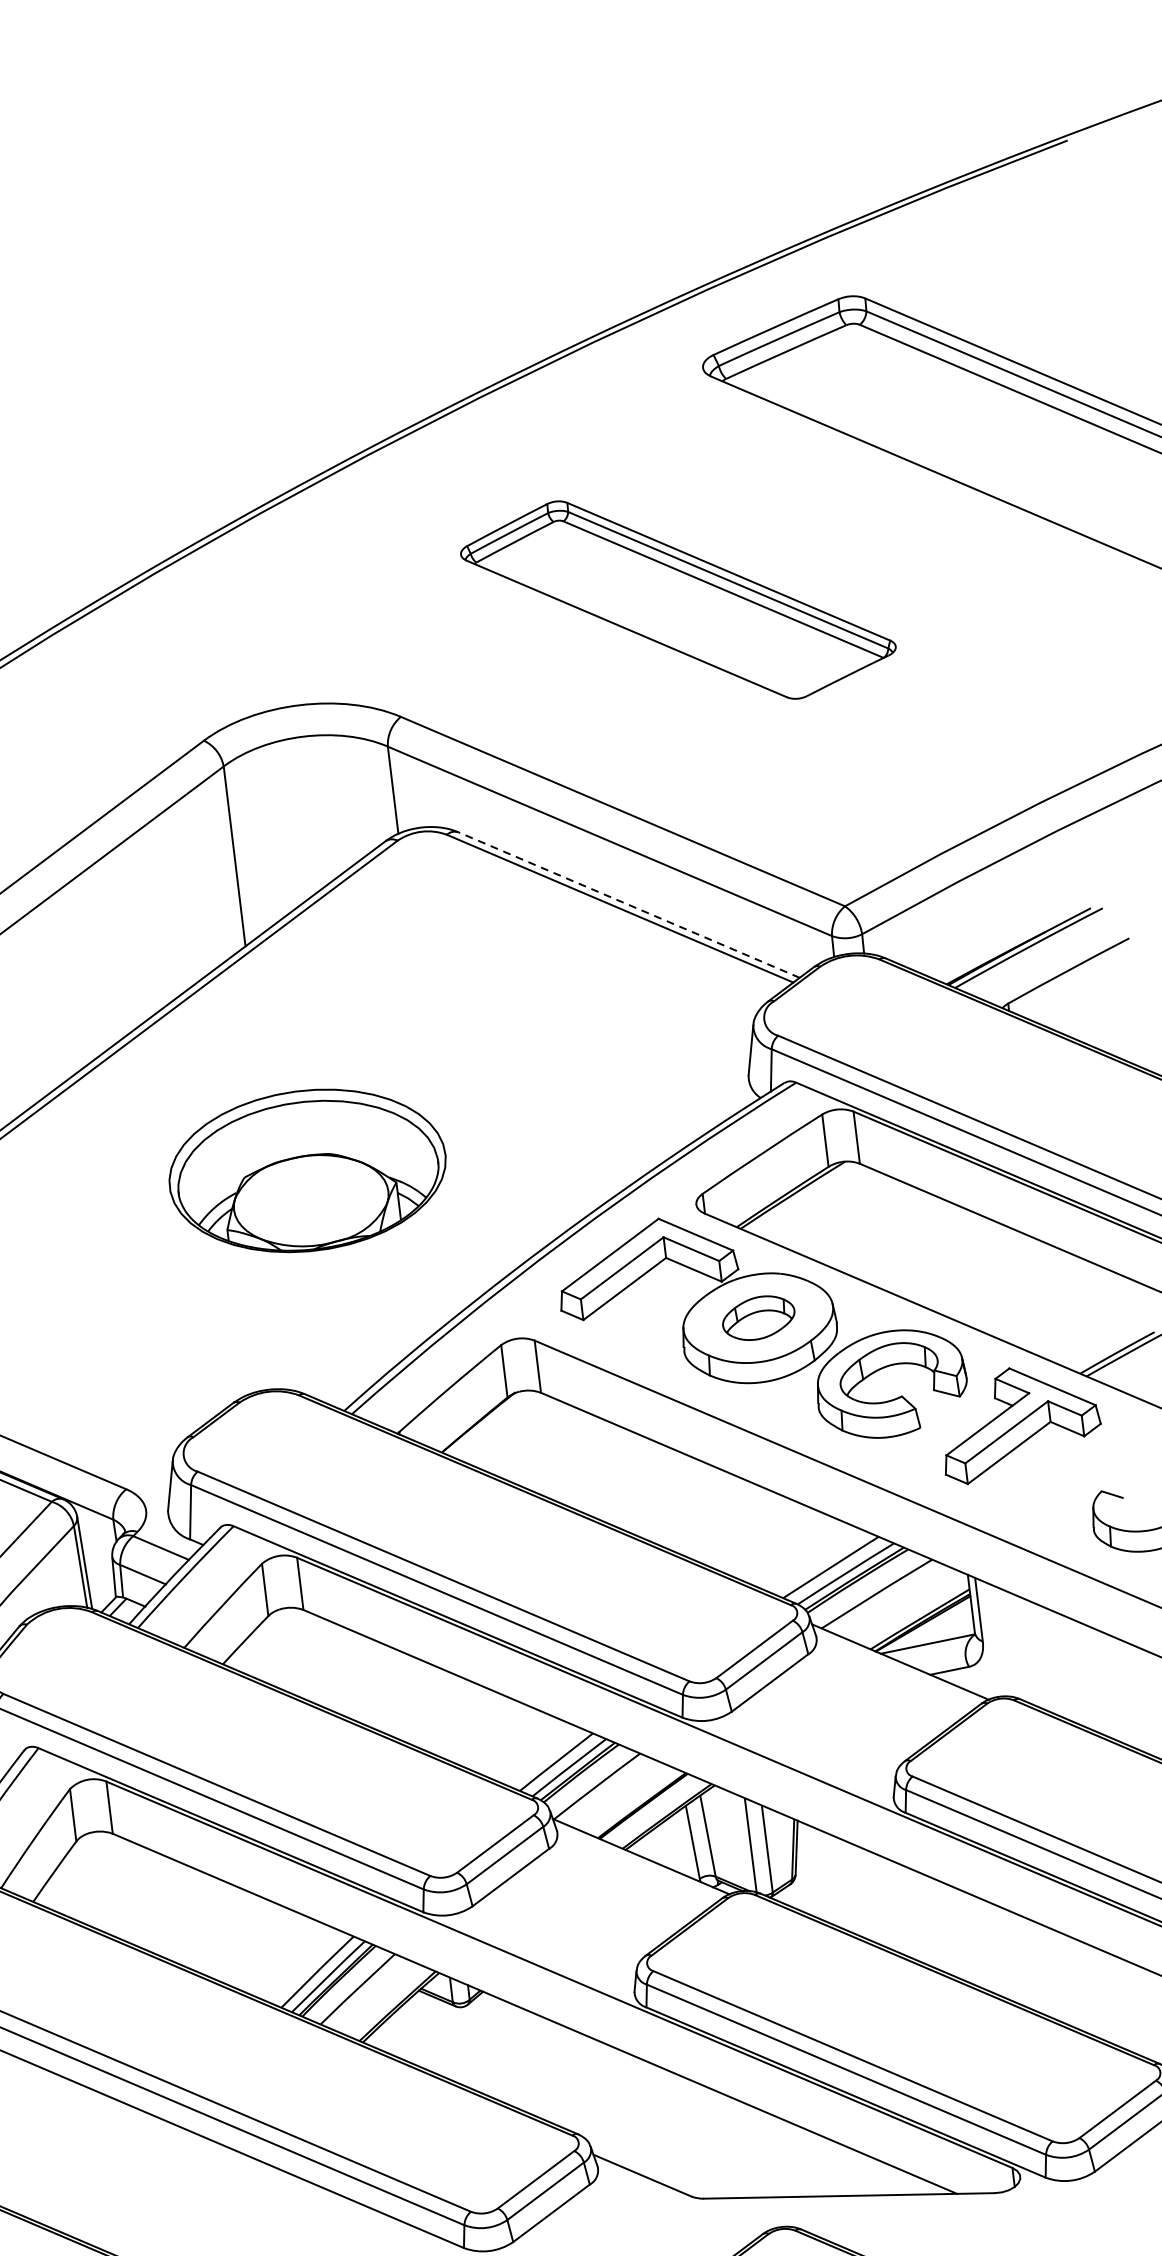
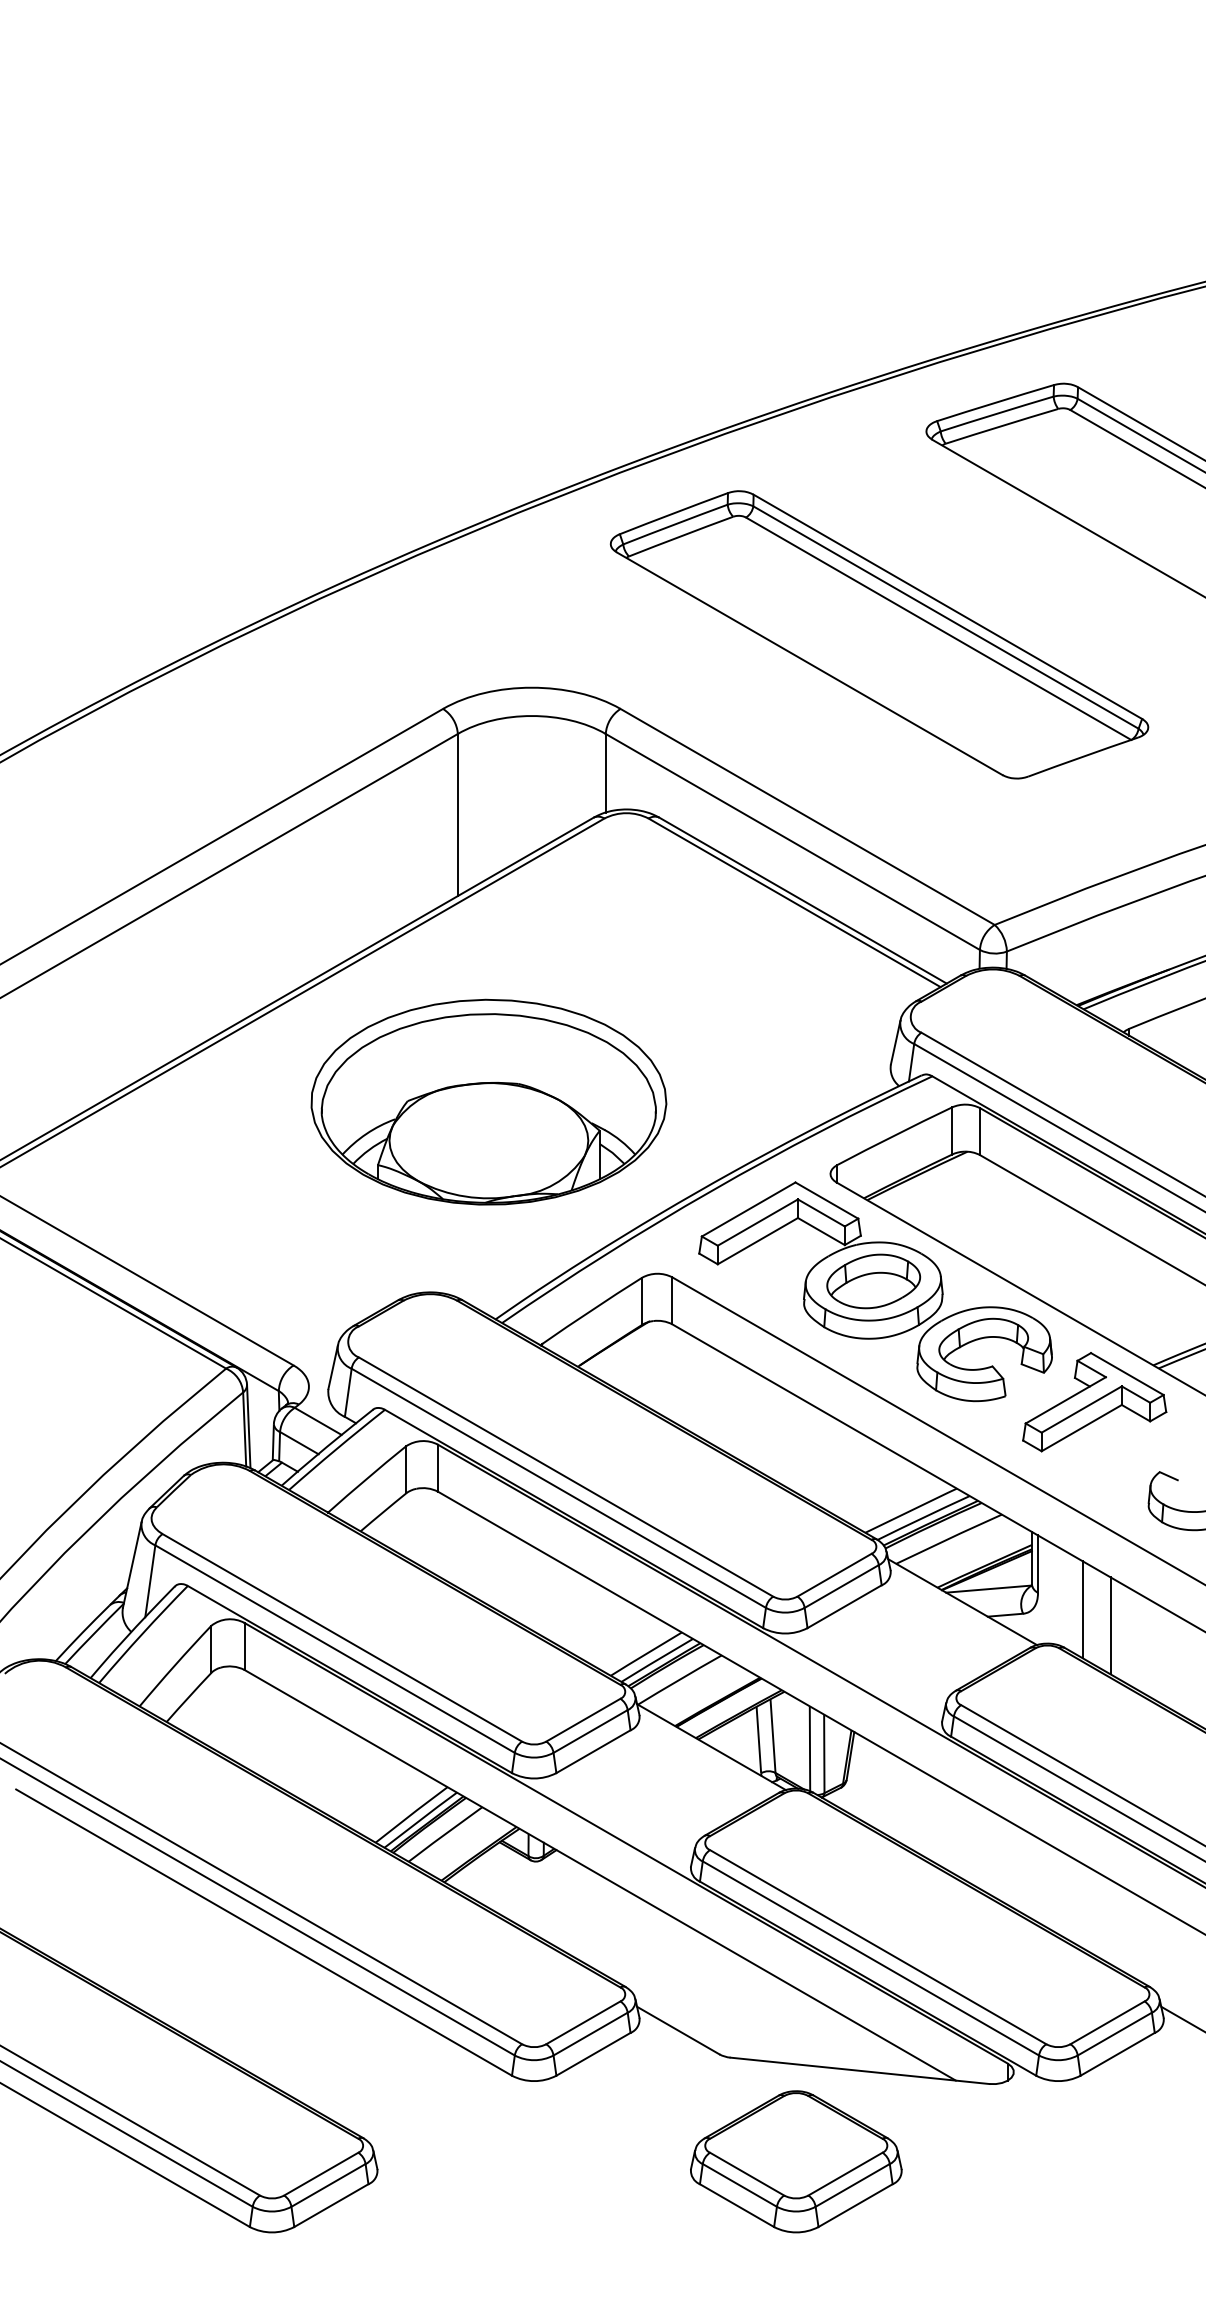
part: (678, 599) -> (879, 634), size x1.43
line: (628, 905) -> (802, 900), dashed -> solid
part: (307, 1170) -> (488, 1101), size x1.43
part: (758, 1318) -> (873, 1281), size x1.43
line: (1034, 1654) -> (1082, 1609), added
line: (1067, 1668) -> (1110, 1625), added

